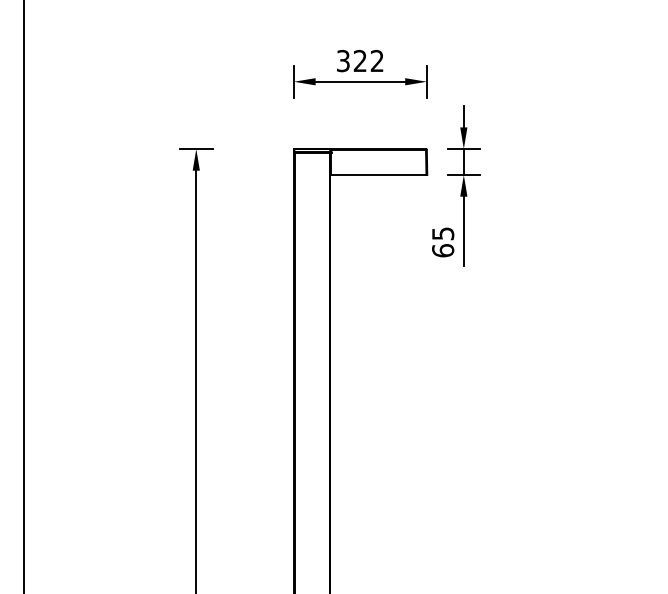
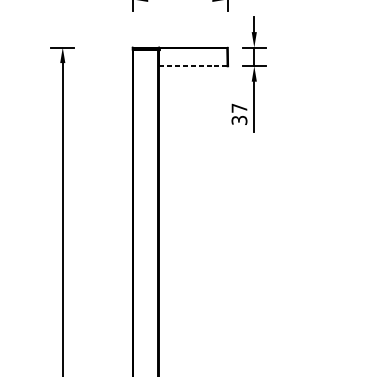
line: (378, 175) -> (193, 66), solid -> dashed
text: (443, 242) -> (239, 114), 65 -> 37

